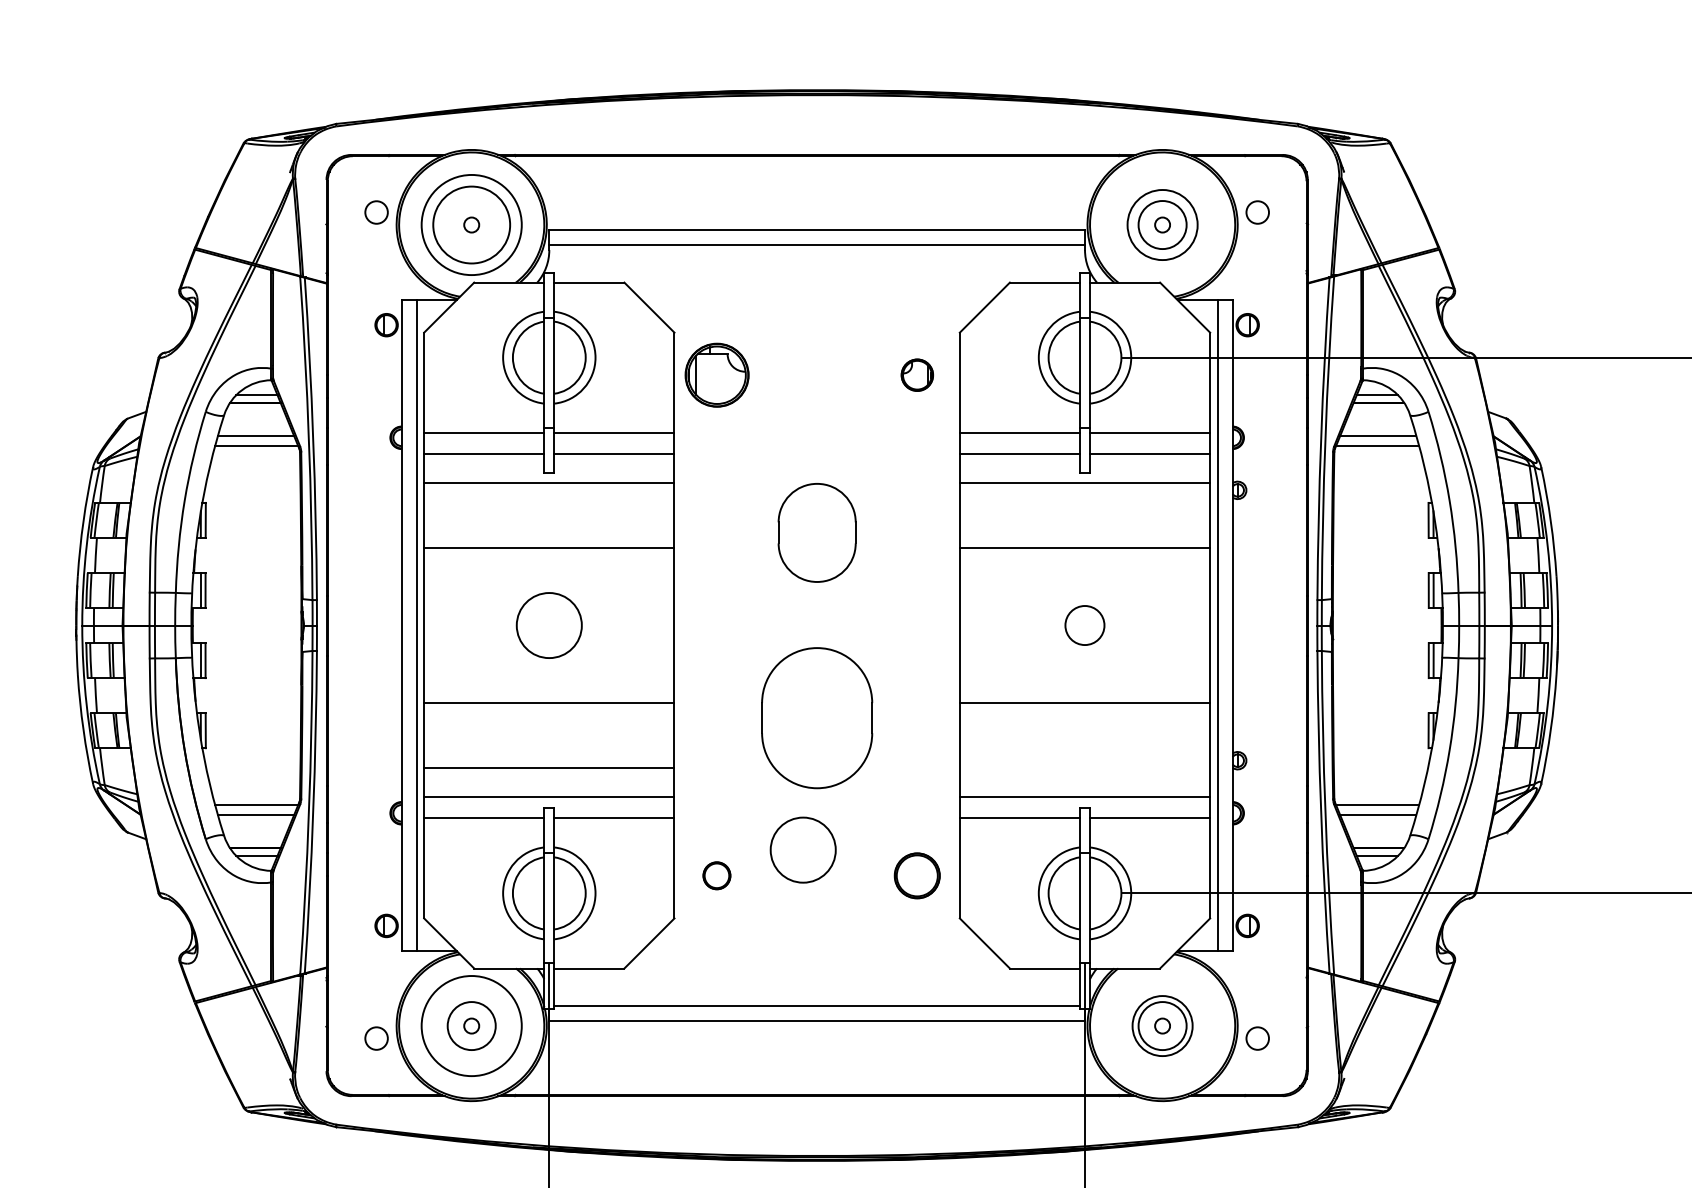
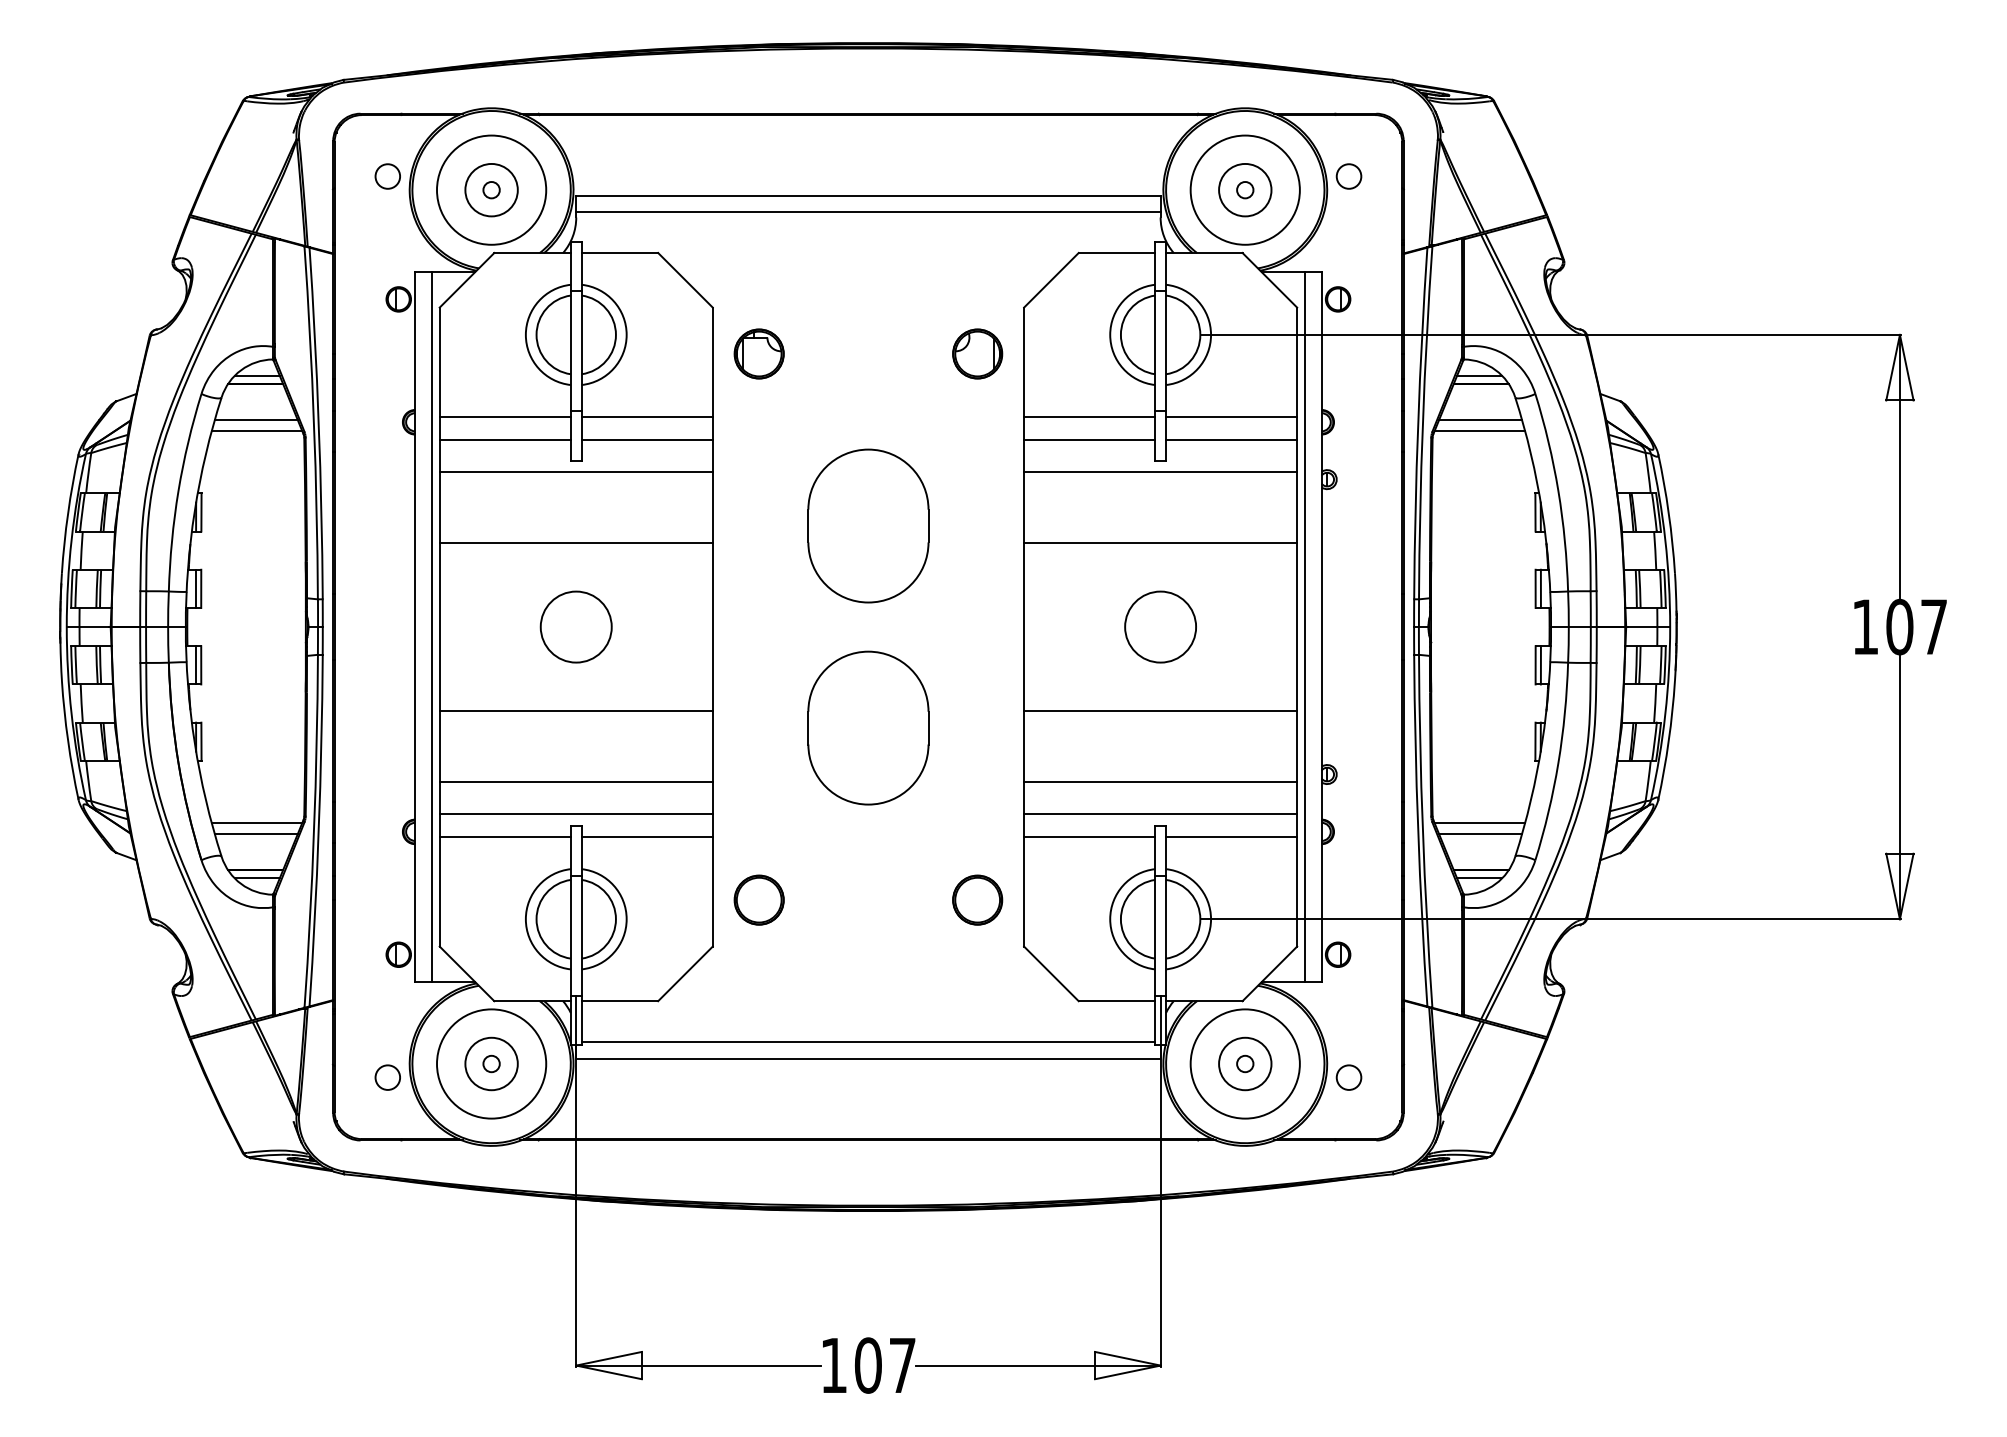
circle: (471, 224) -> (491, 189), size x0.62
circle: (1161, 224) -> (1244, 189), size x1.43
part: (716, 374) -> (758, 353), size x0.71
part: (917, 374) -> (977, 353), size x1.43
part: (817, 532) -> (868, 525), size x1.43
circle: (1084, 625) -> (1160, 626), size x1.67
line: (1084, 768) -> (1160, 782), added
circle: (802, 849) -> (852, 871), removed
part: (716, 875) -> (758, 899), size x1.67
circle: (1161, 1025) -> (1244, 1063), size x1.67

